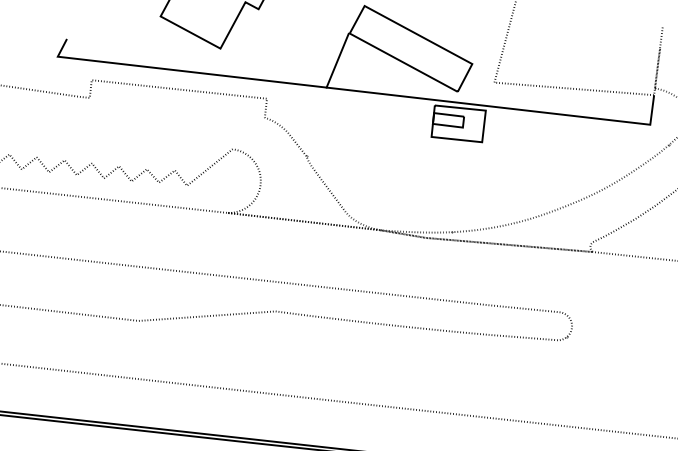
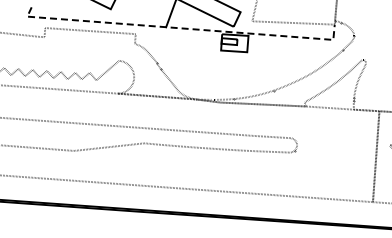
line: (358, 91) -> (182, 28), solid -> dashed

